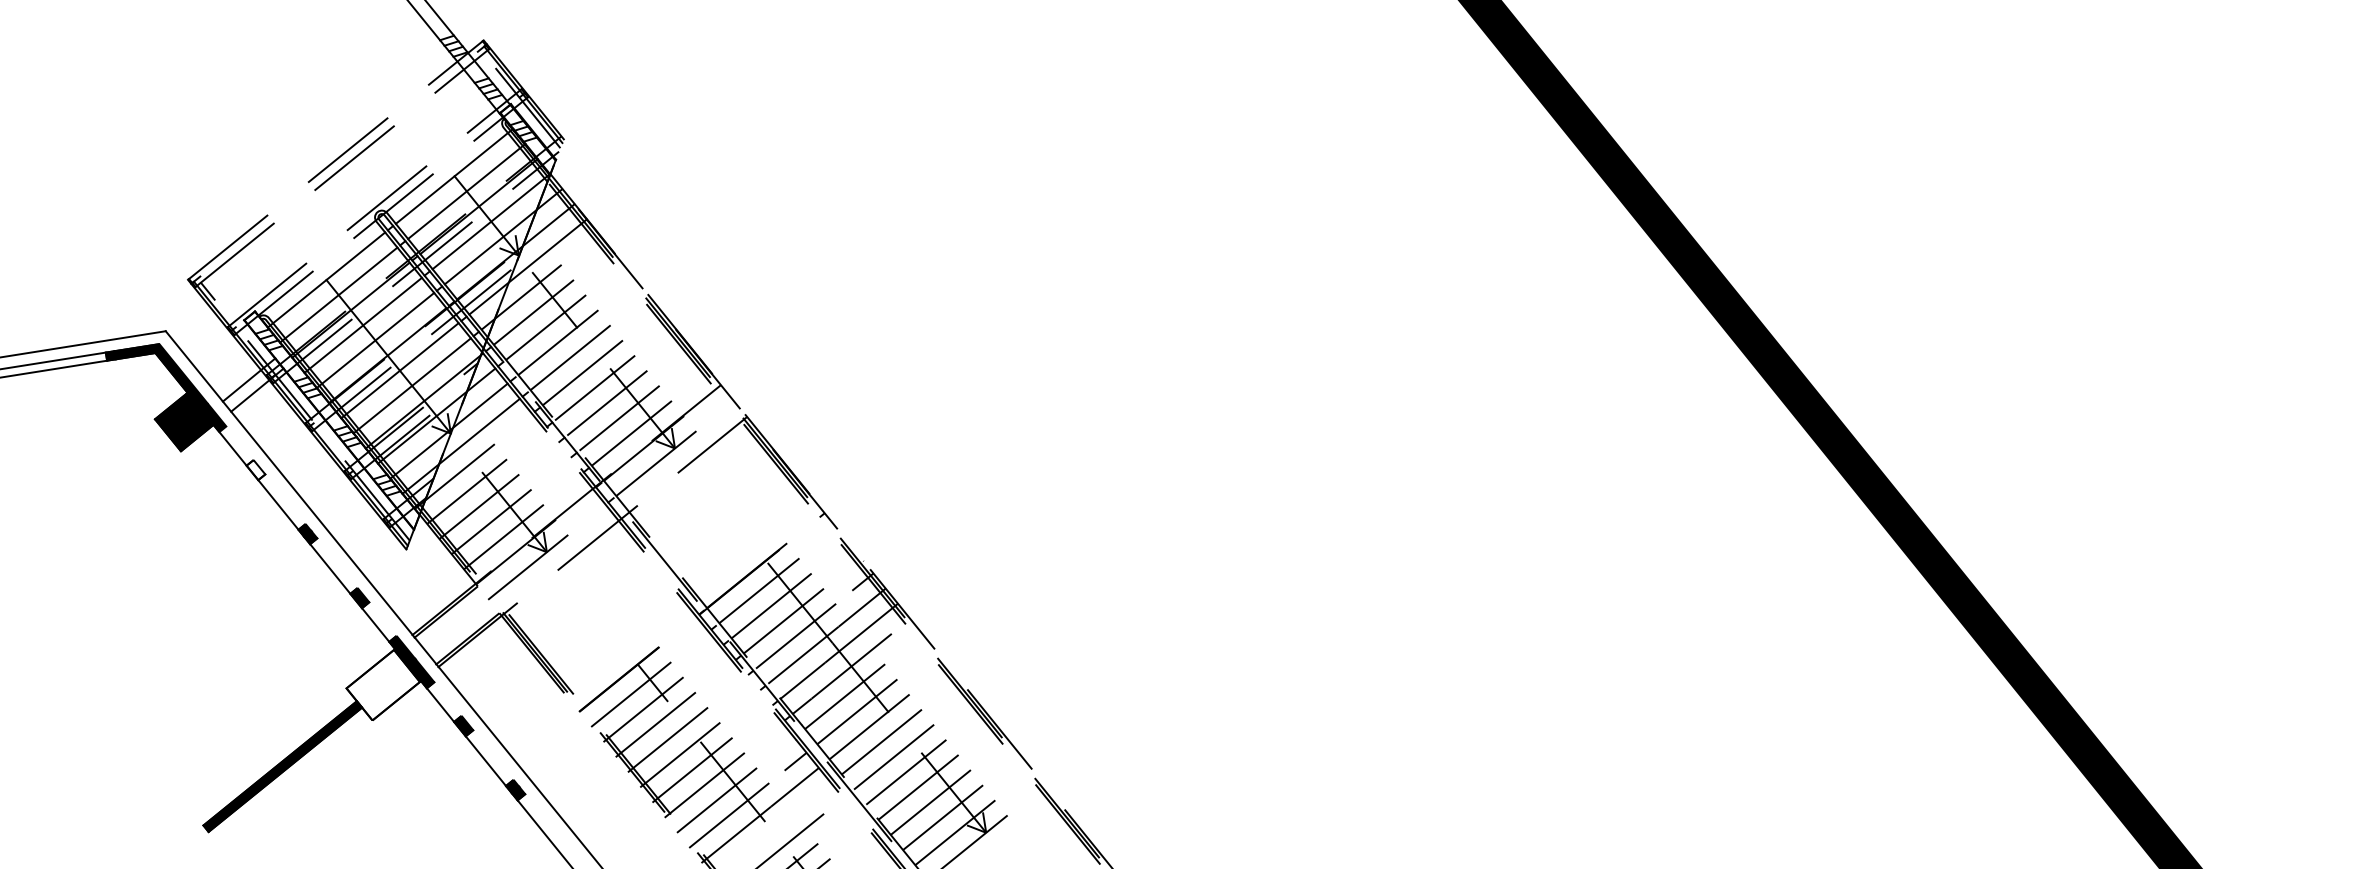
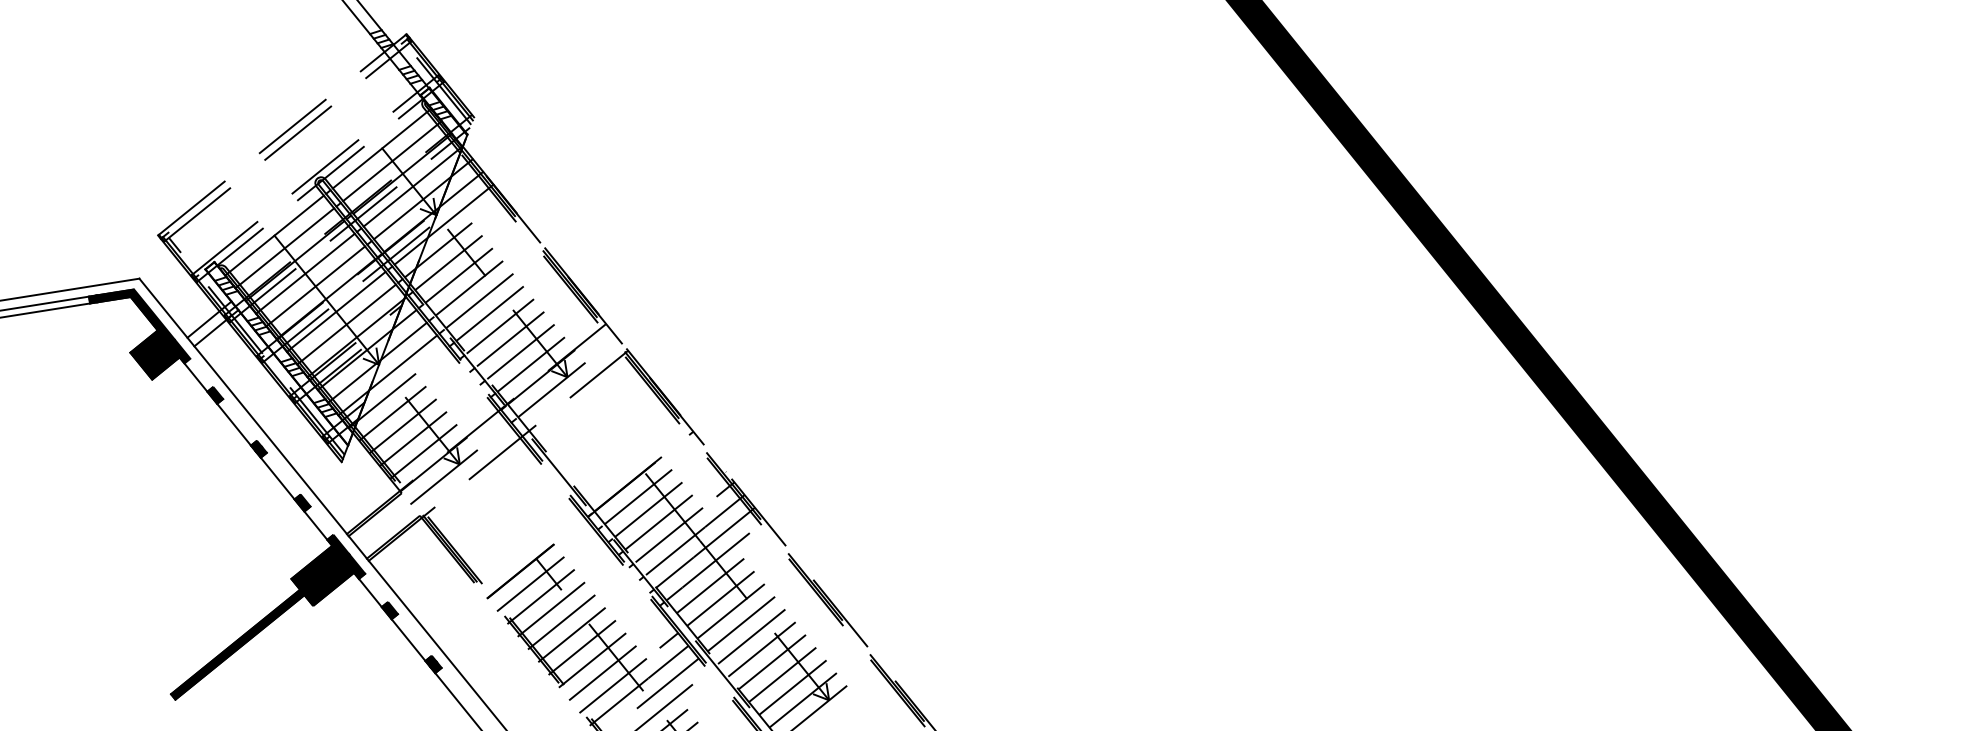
fill: (255, 470) -> (214, 395), added
fill: (382, 684) -> (321, 575), added
line: (794, 812) -> (667, 683), added

